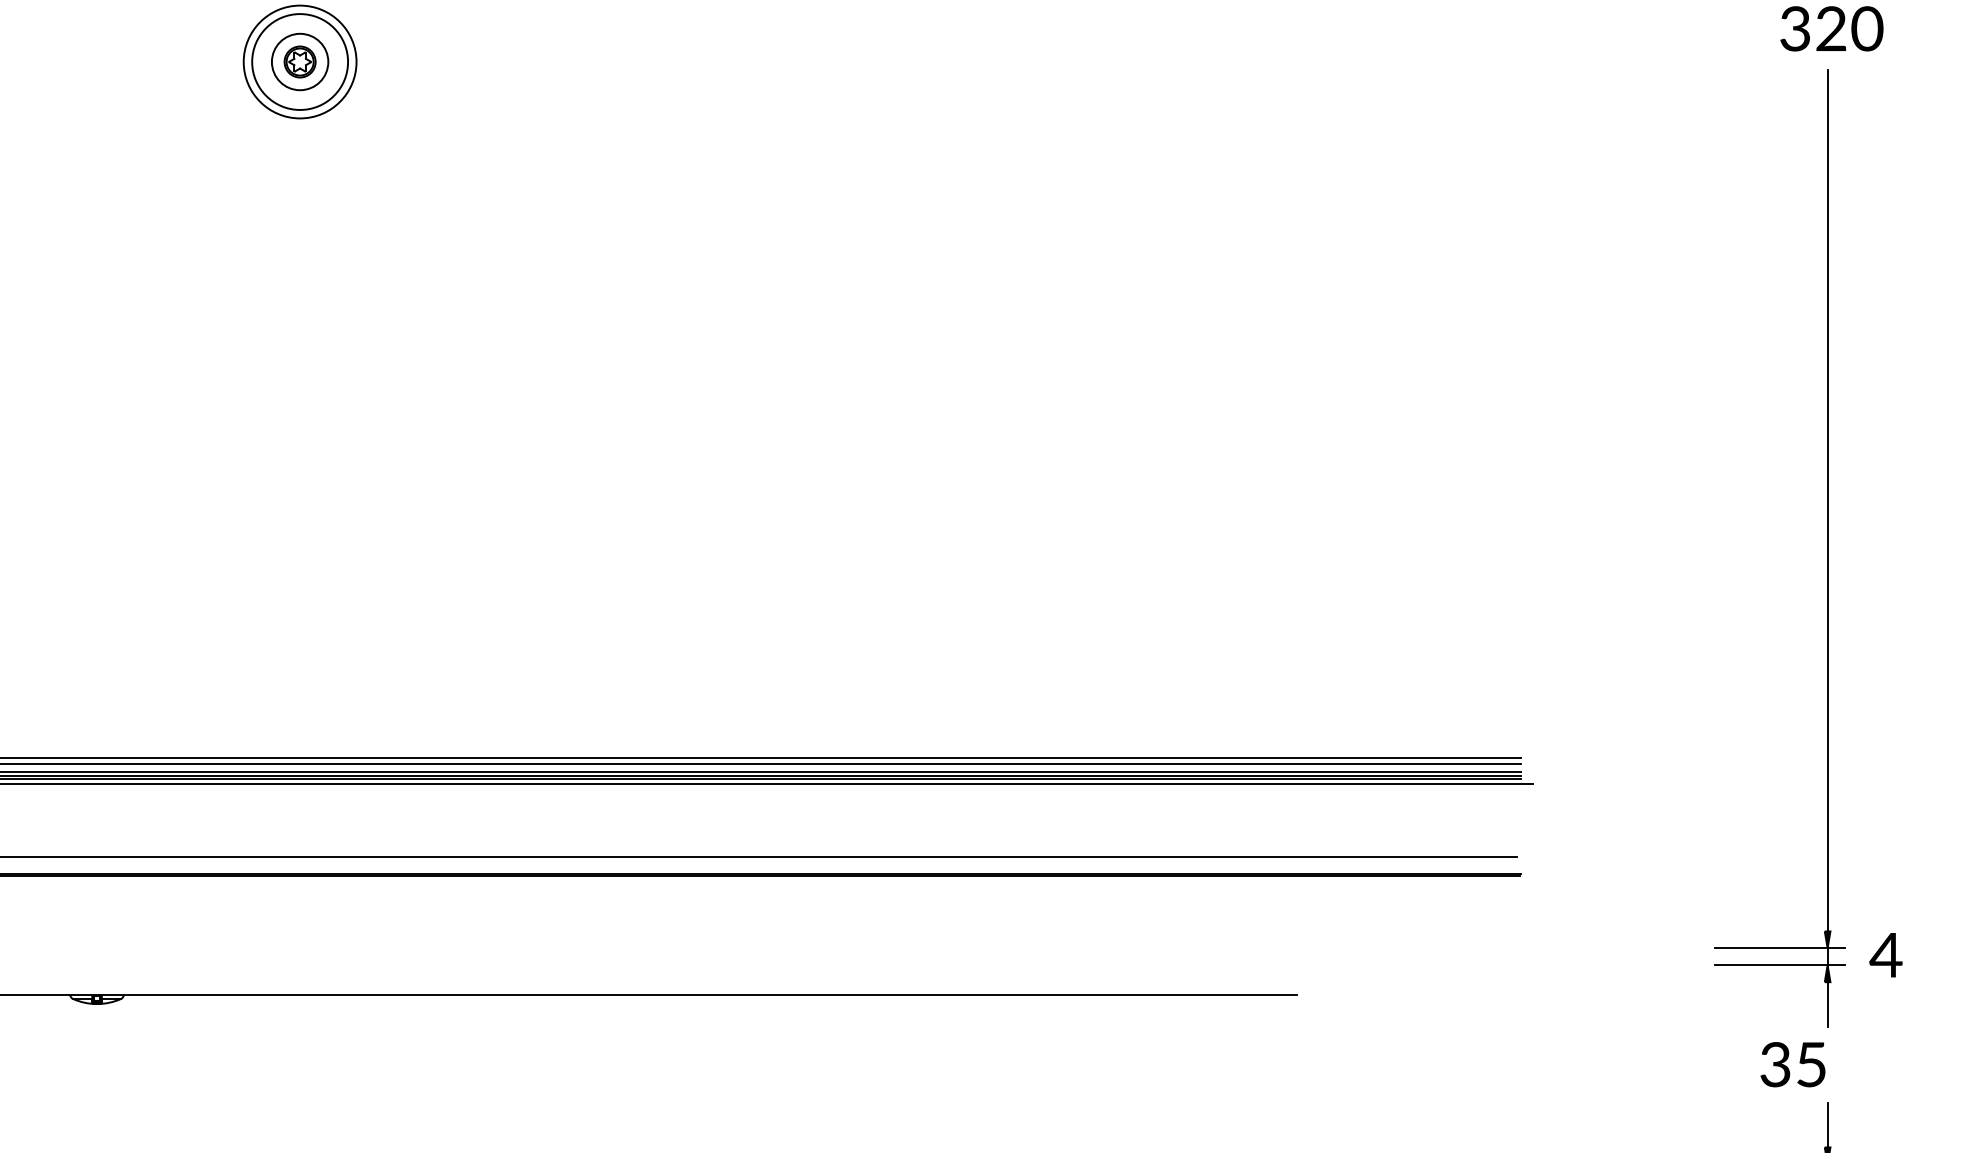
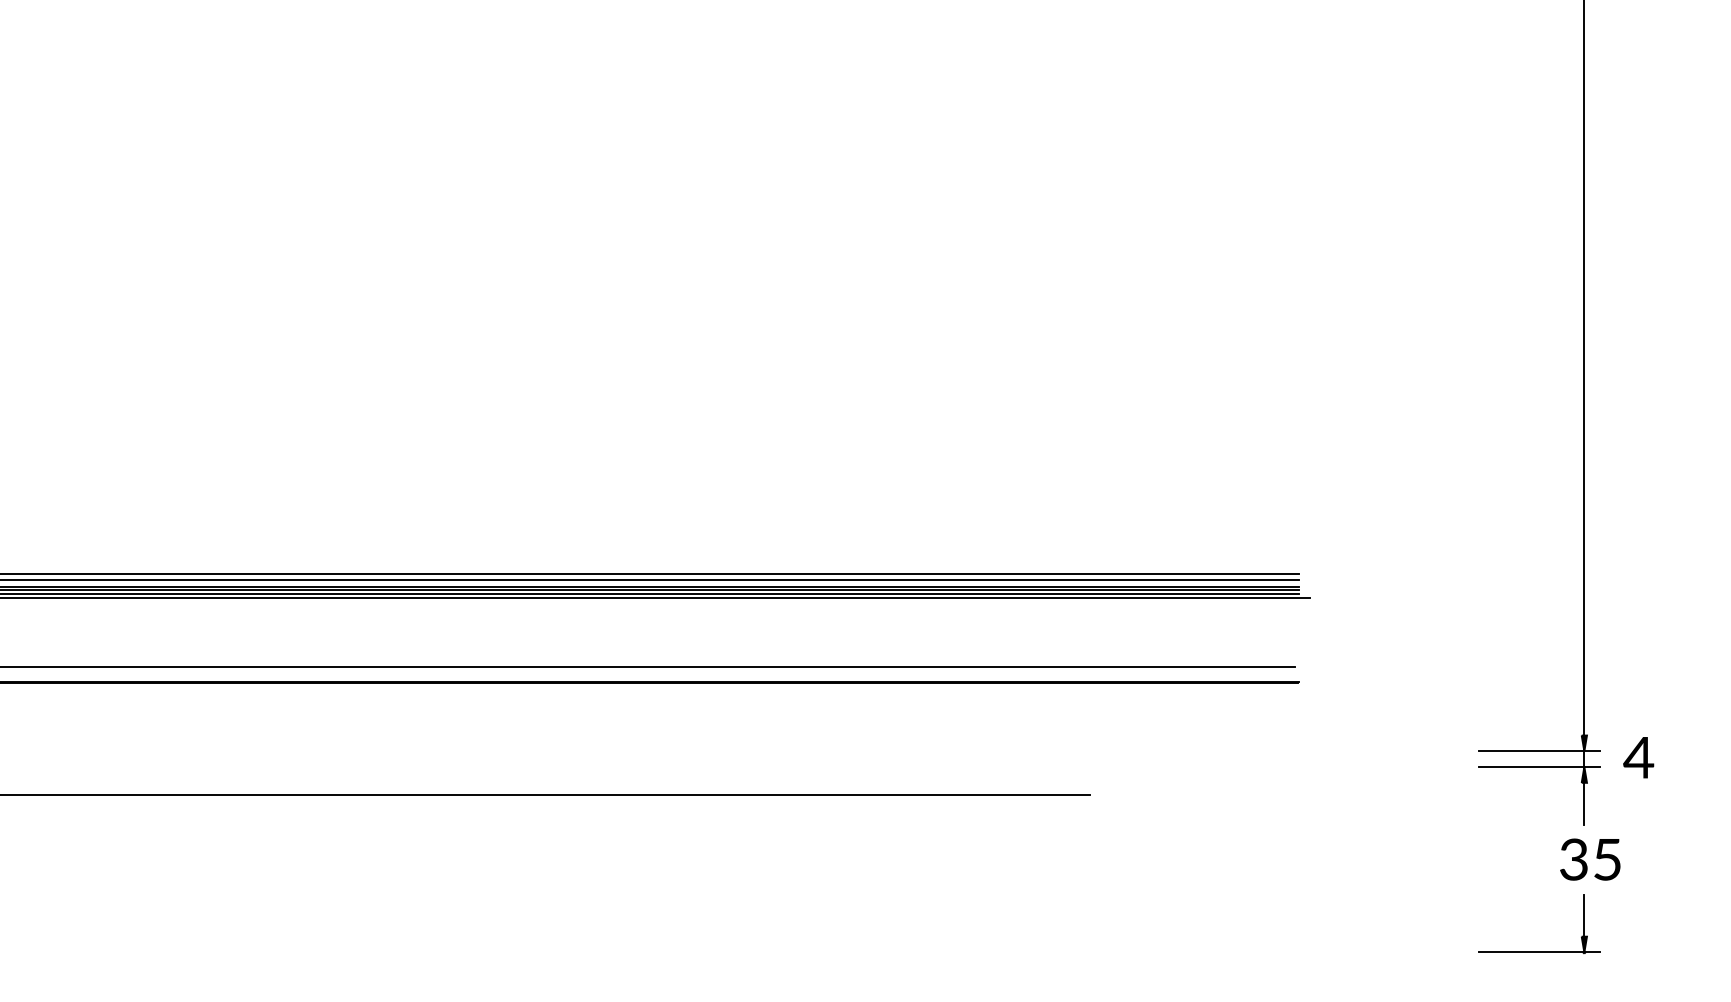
text: (1792, 1064) -> (1589, 859), moved

